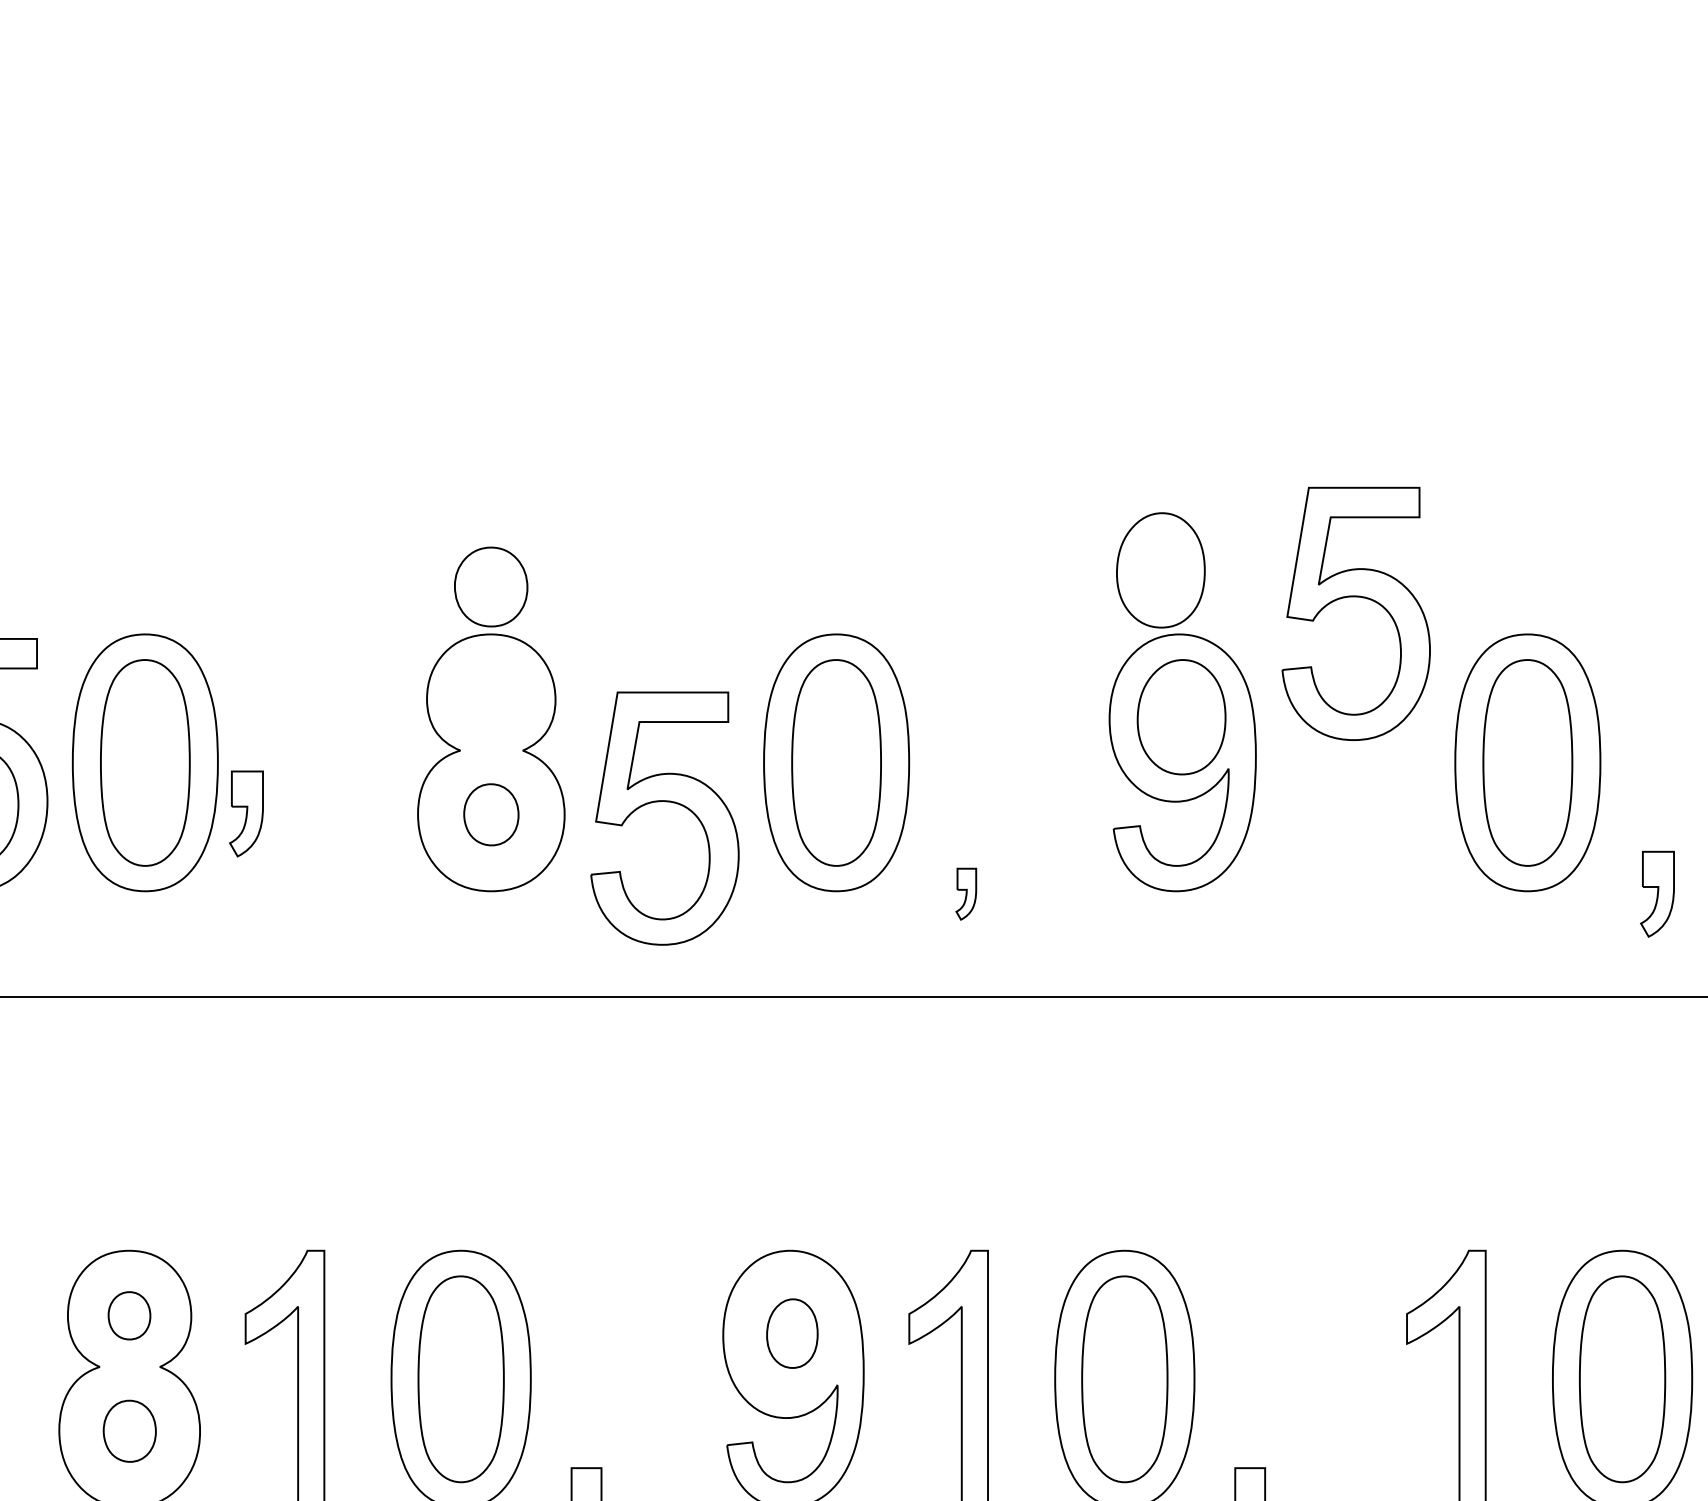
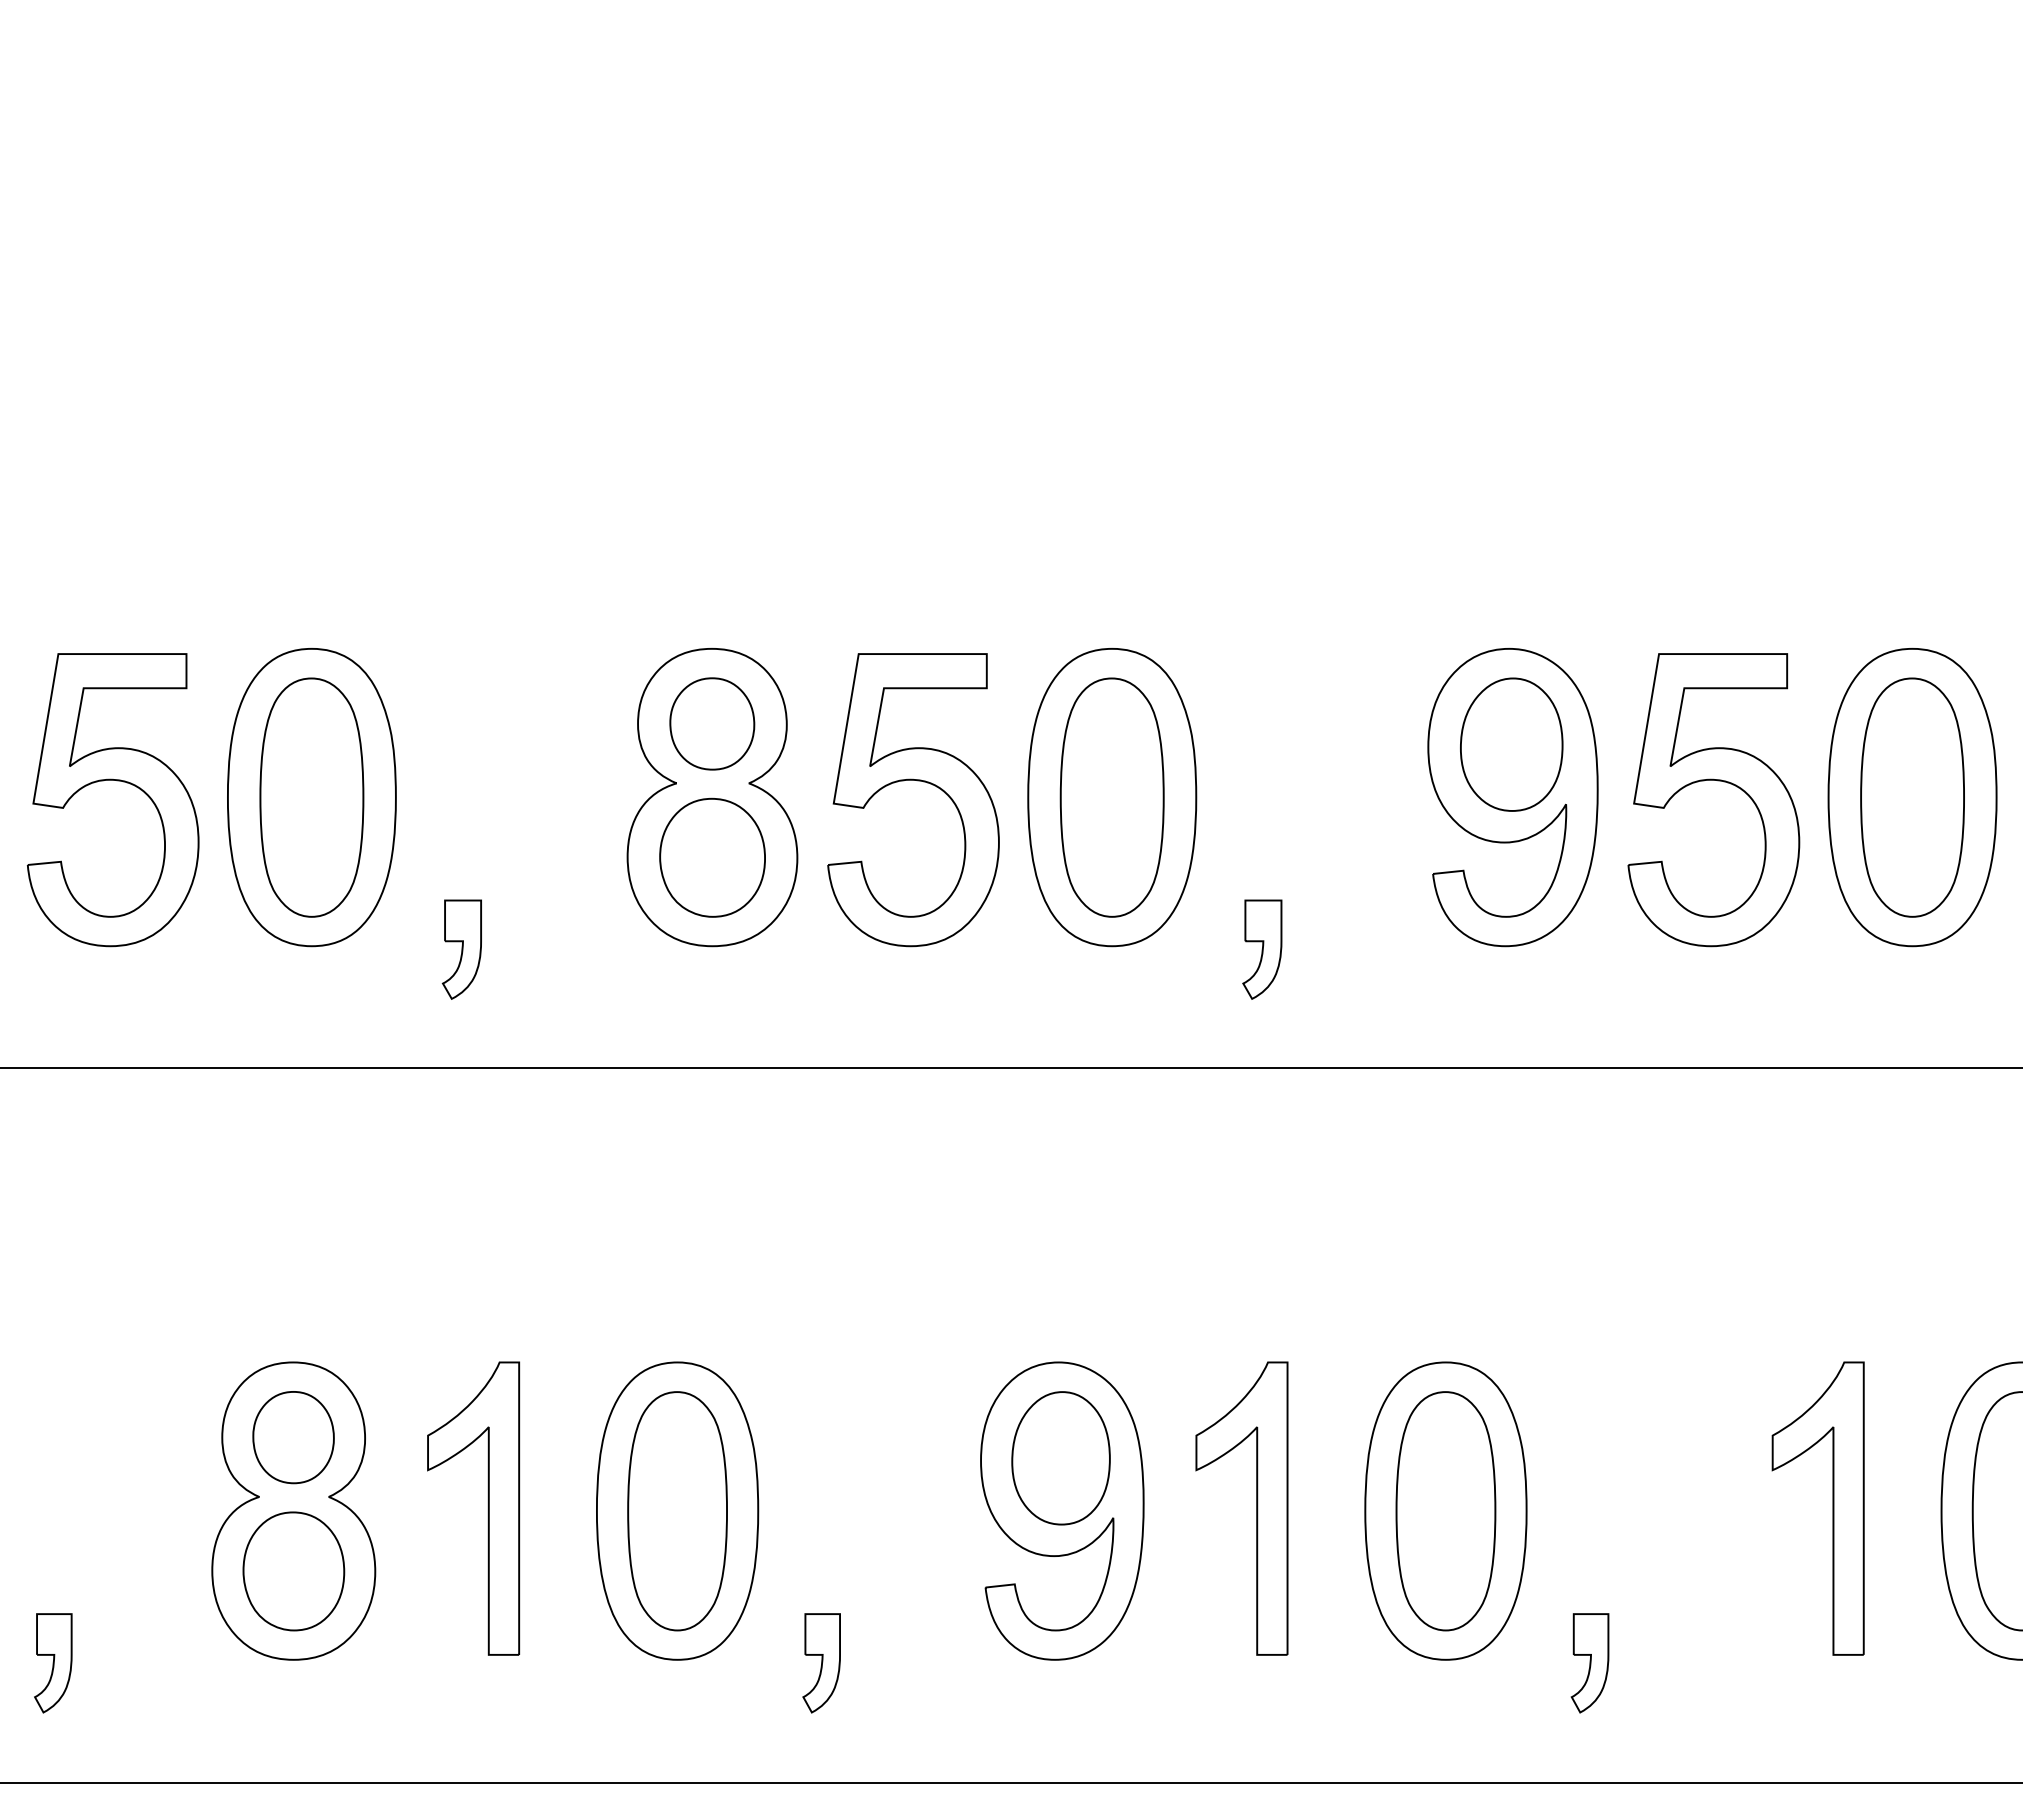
part: (1160, 570) -> (1487, 574), removed
part: (491, 586) -> (712, 723), moved
part: (1359, 597) -> (1717, 781), moved
part: (668, 802) -> (917, 781), moved
part: (246, 813) -> (461, 949), moved
part: (491, 814) -> (712, 857), size x1.67
part: (966, 894) -> (1262, 949), size x1.67
part: (129, 1315) -> (293, 1437), size x1.67
part: (791, 1333) -> (1060, 1458), size x1.67
part: (129, 1431) -> (293, 1571), size x1.67

